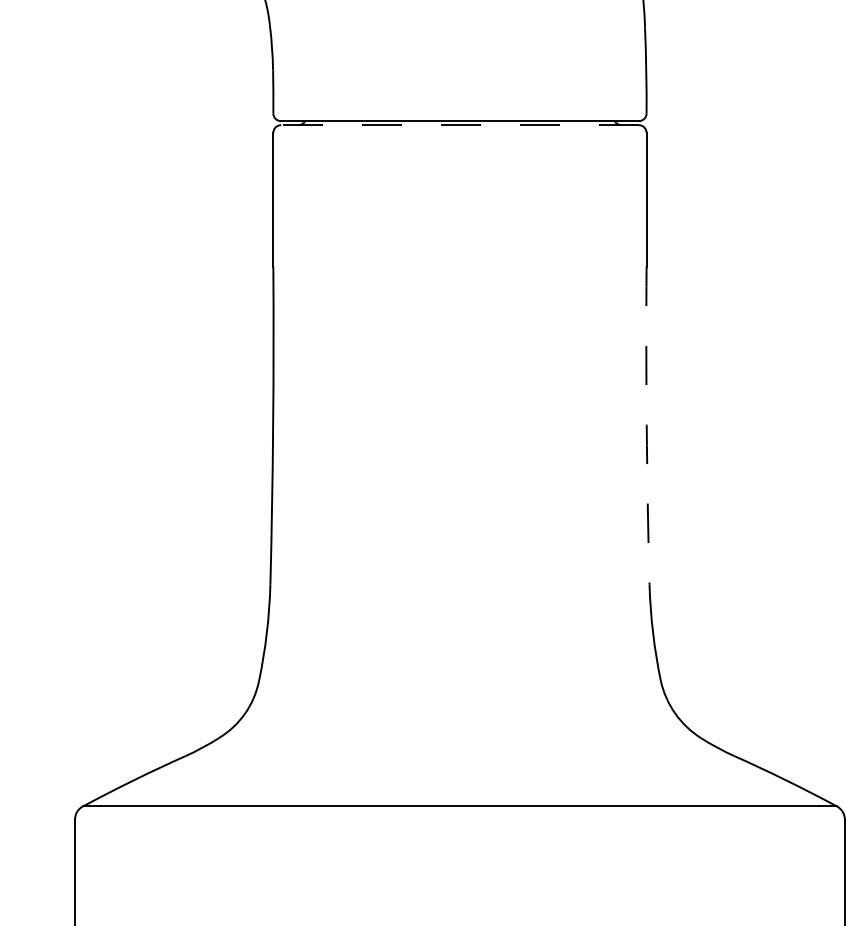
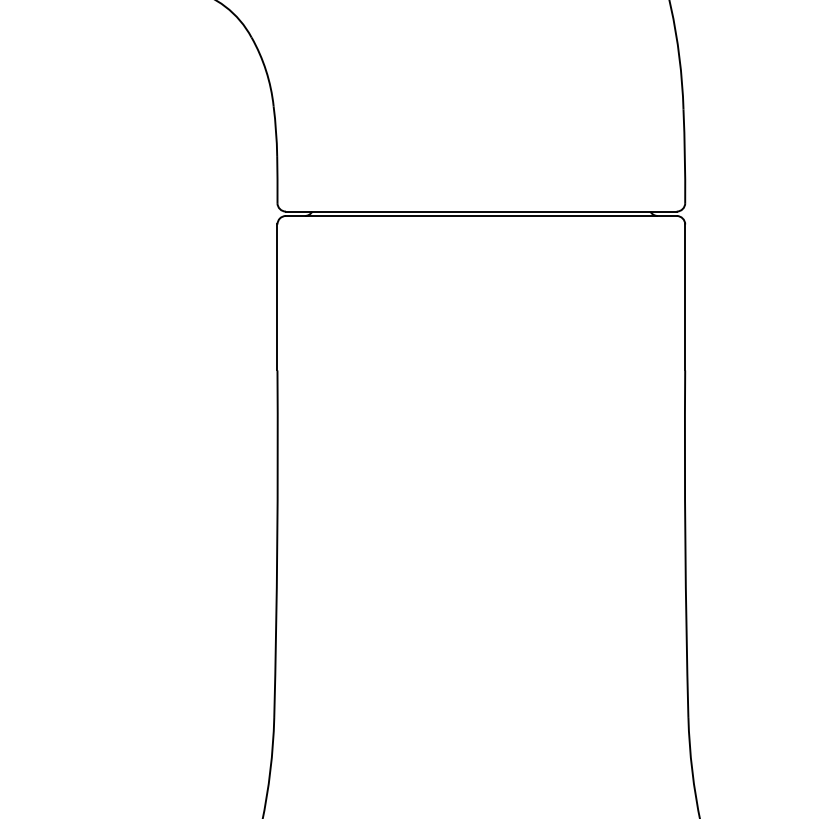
line: (459, 125) -> (480, 216), dashed -> solid
arc: (646, 425) -> (685, 544), dashed -> solid

